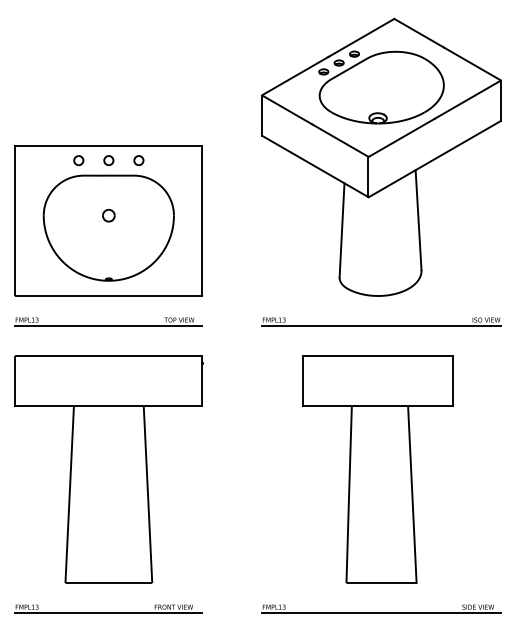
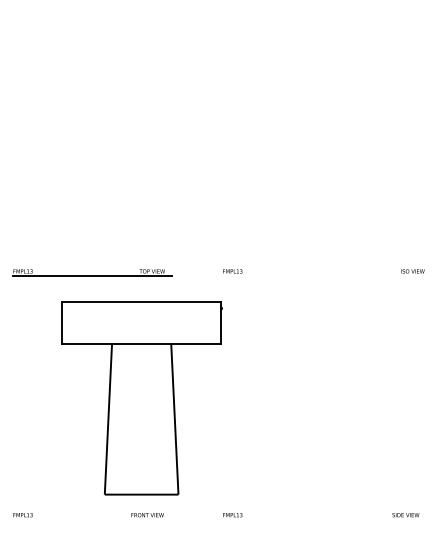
part: (381, 156) -> (323, 132), removed
part: (108, 220) -> (92, 186), removed
line: (381, 325) -> (323, 276), removed
part: (108, 469) -> (141, 398), moved
part: (378, 469) -> (321, 398), removed
line: (108, 613) -> (92, 520), removed
line: (381, 613) -> (323, 520), removed

